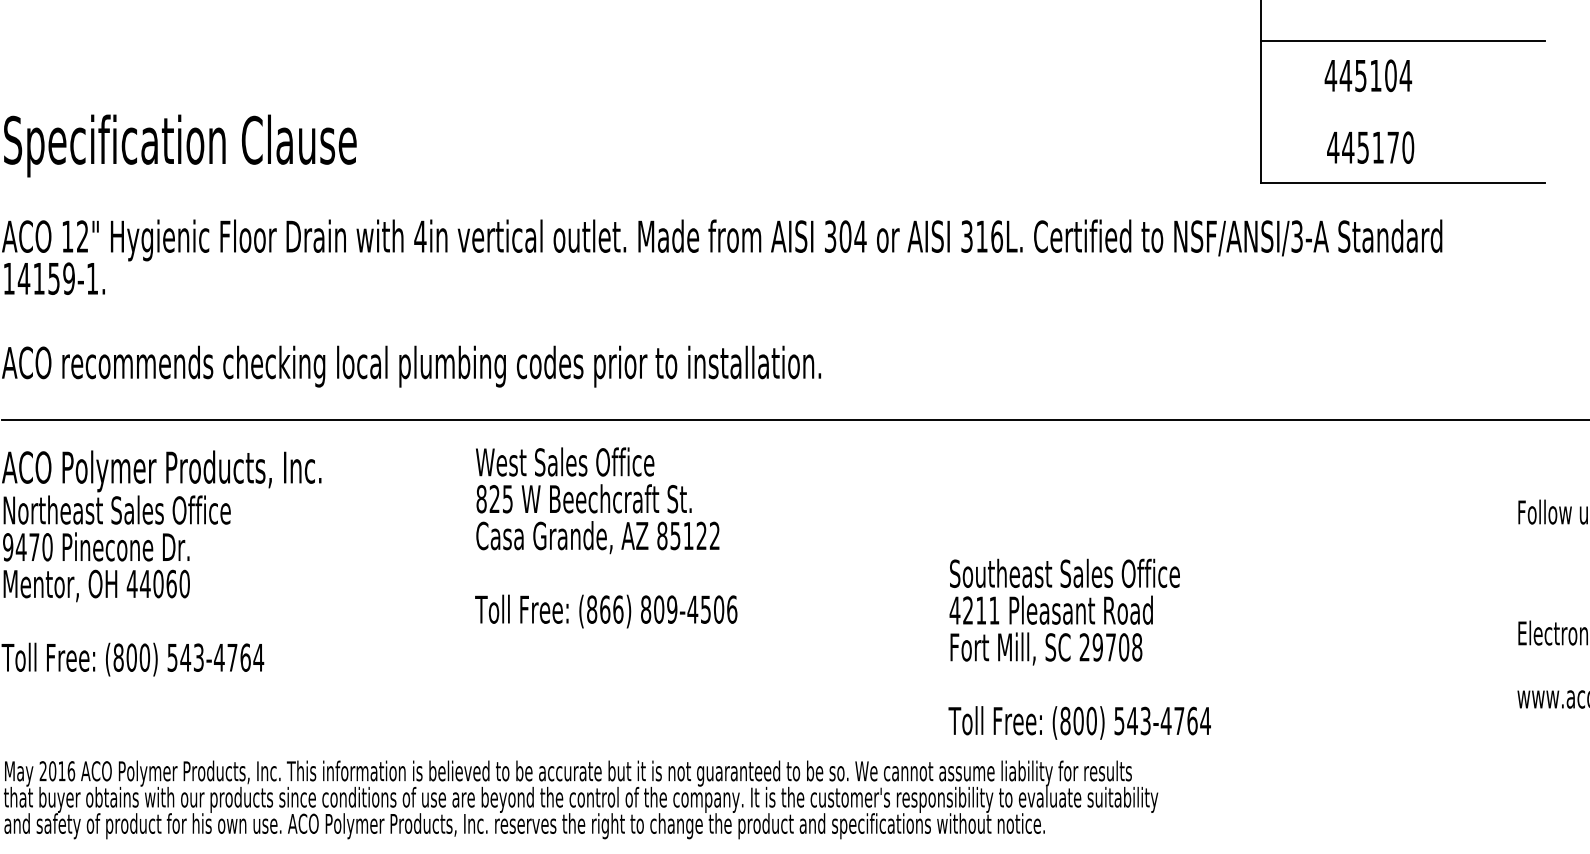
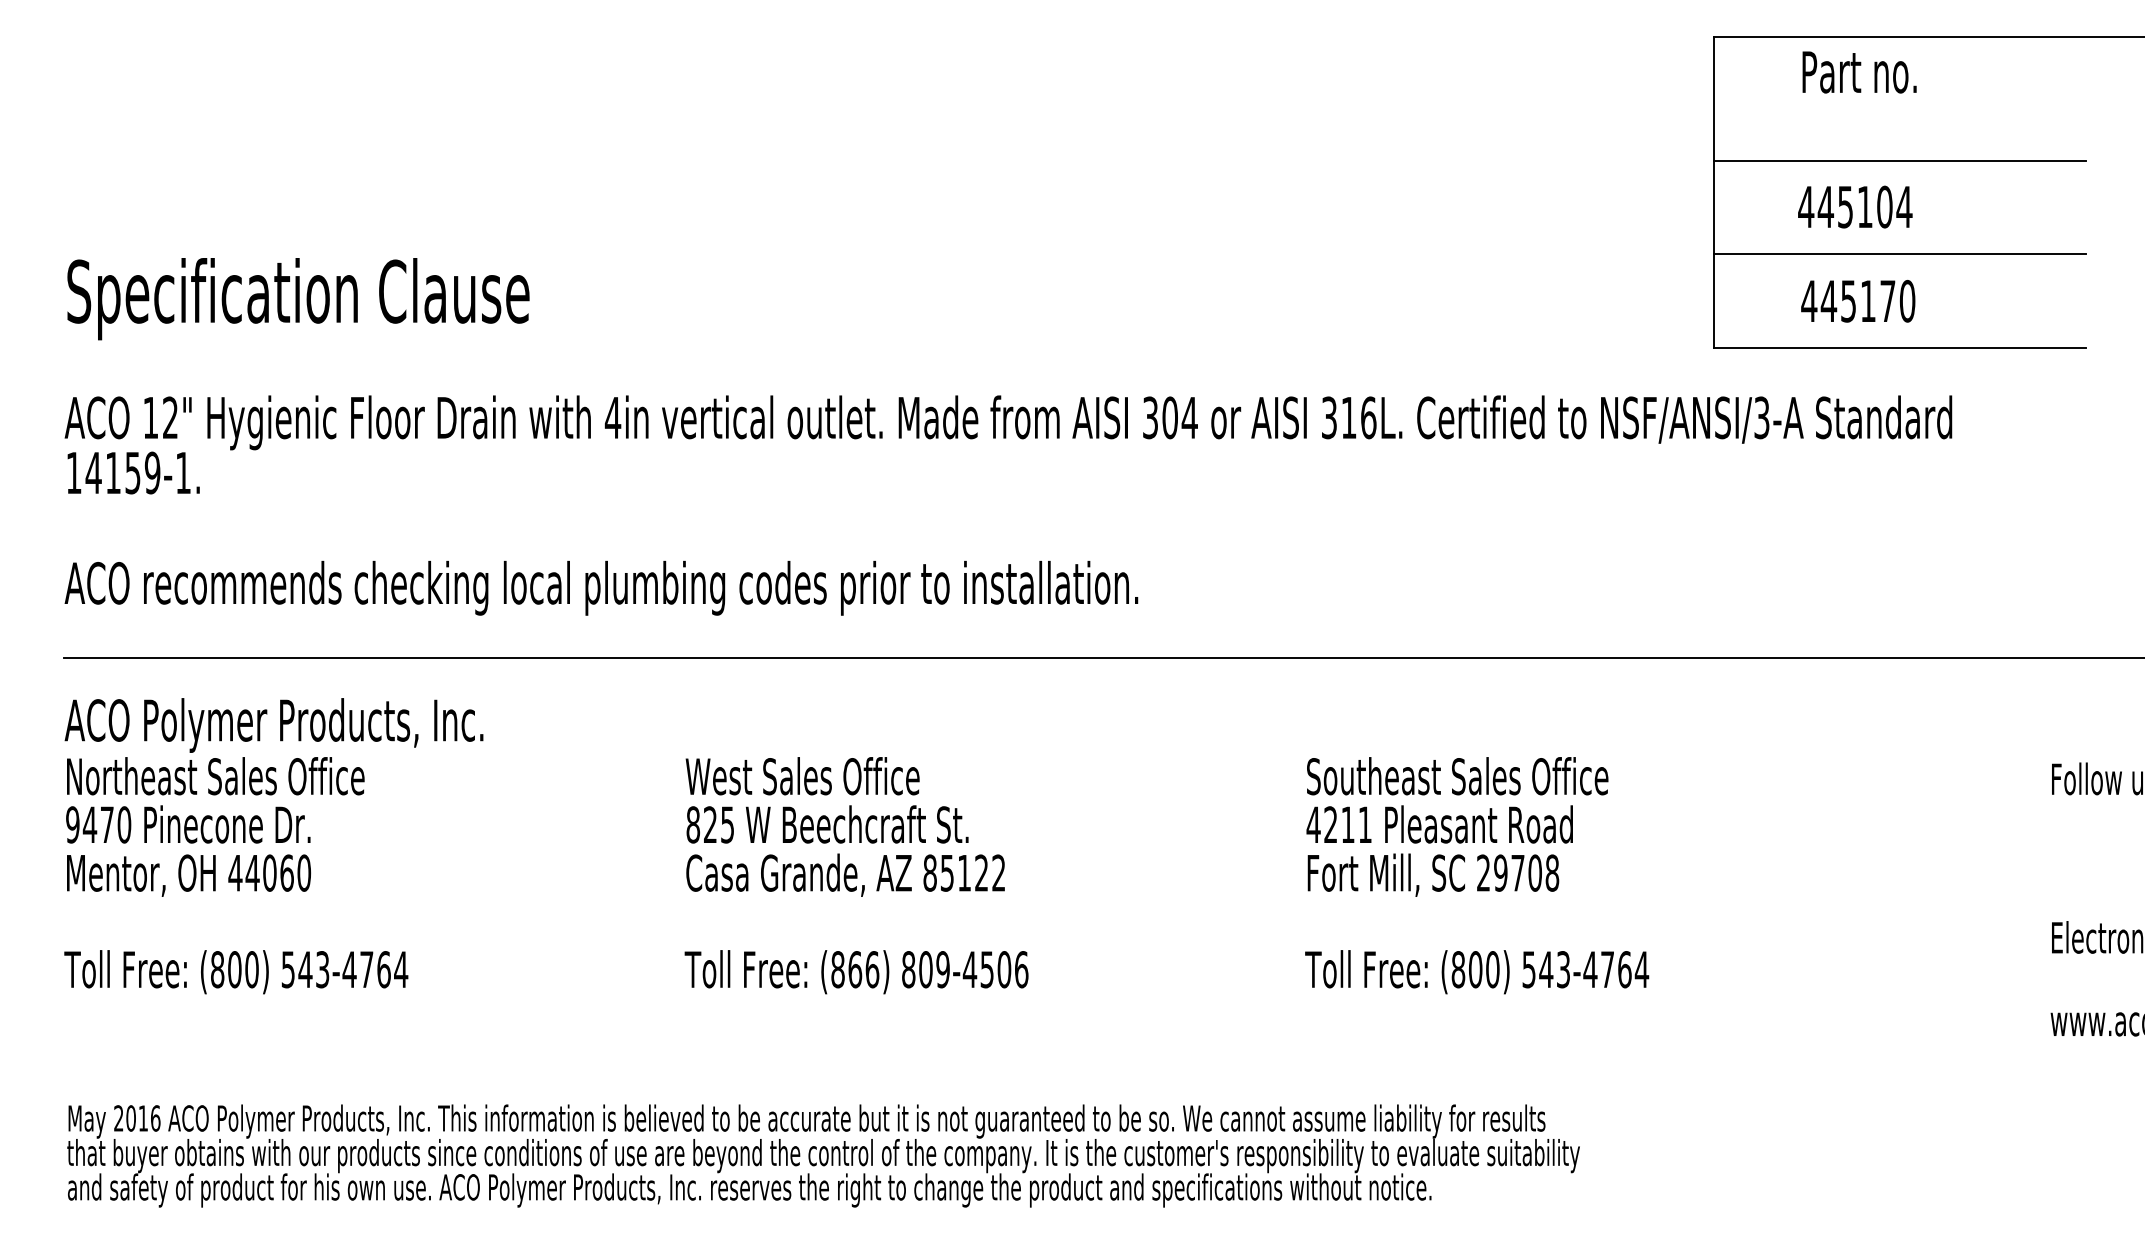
line: (1402, 111) -> (1900, 254), added
text: (606, 537) -> (856, 875), moved
text: (1080, 649) -> (1477, 875), moved

